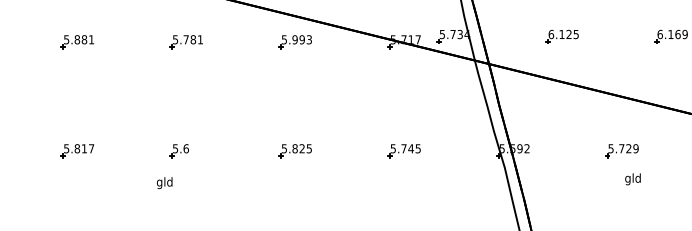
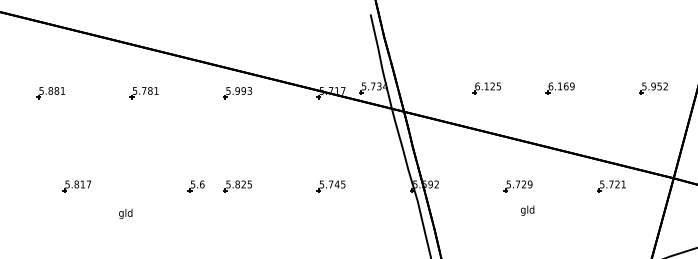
part: (561, 36) -> (486, 88), moved
part: (77, 151) -> (76, 186), moved
part: (178, 151) -> (195, 186), moved

